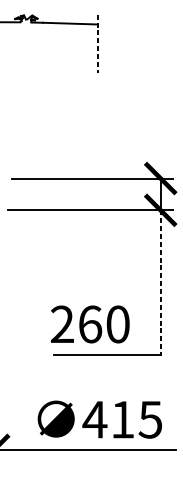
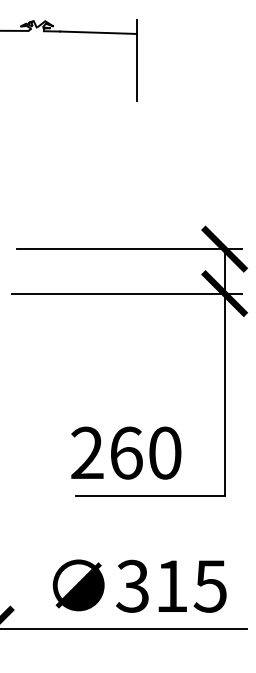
line: (97, 43) -> (136, 60), dashed -> solid
line: (160, 283) -> (224, 395), dashed -> solid
text: (94, 419) -> (132, 585), 415 -> 315

